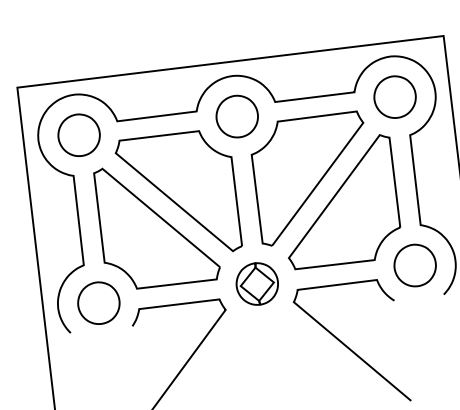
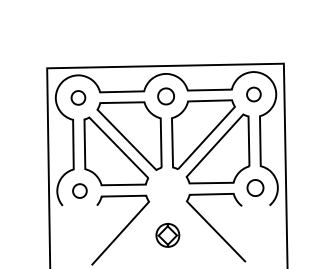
part: (394, 97) -> (253, 94), size x0.6
part: (236, 116) -> (165, 96), size x0.7
part: (79, 134) -> (78, 97), size x0.6
part: (415, 264) -> (255, 187), size x0.7
part: (256, 282) -> (167, 234), moved
part: (98, 302) -> (79, 190), size x0.6

